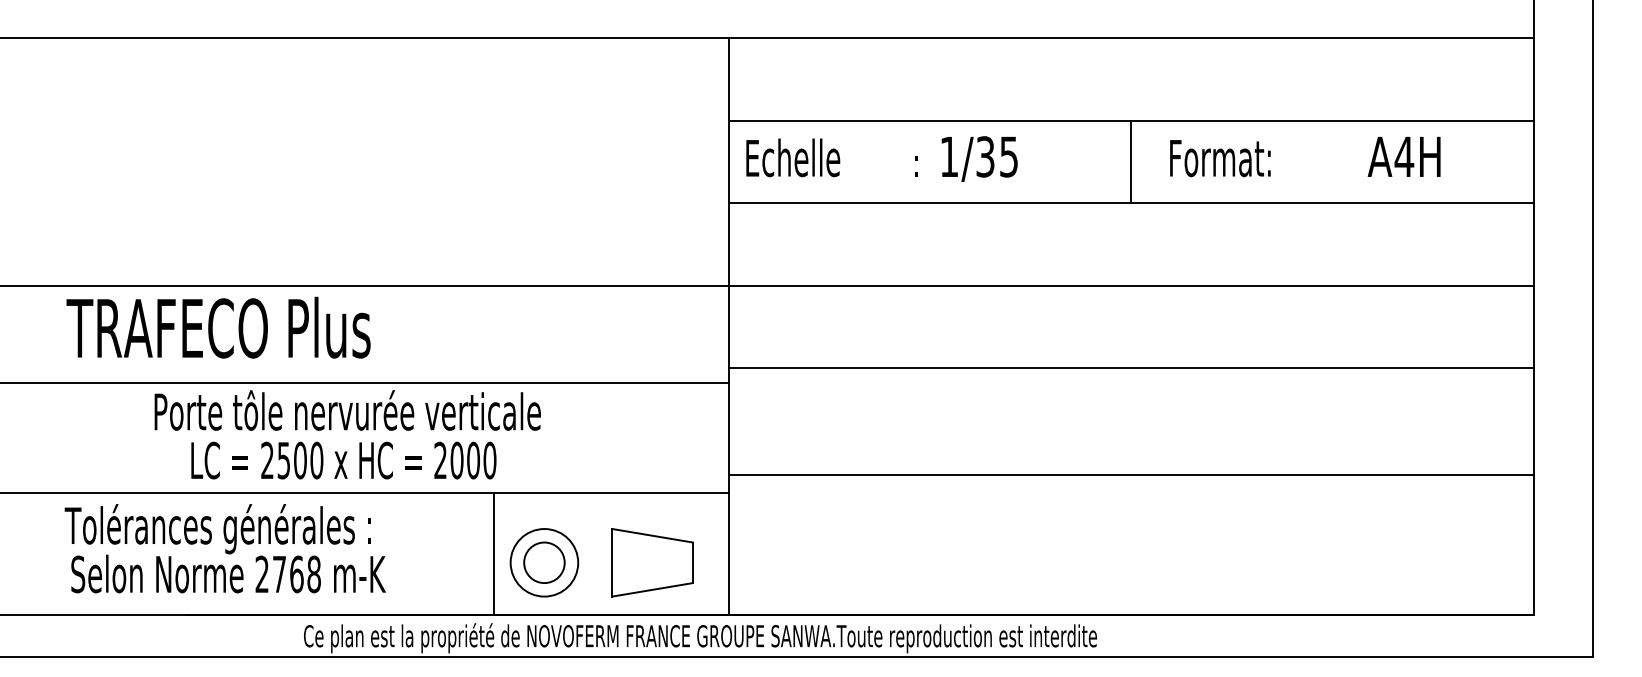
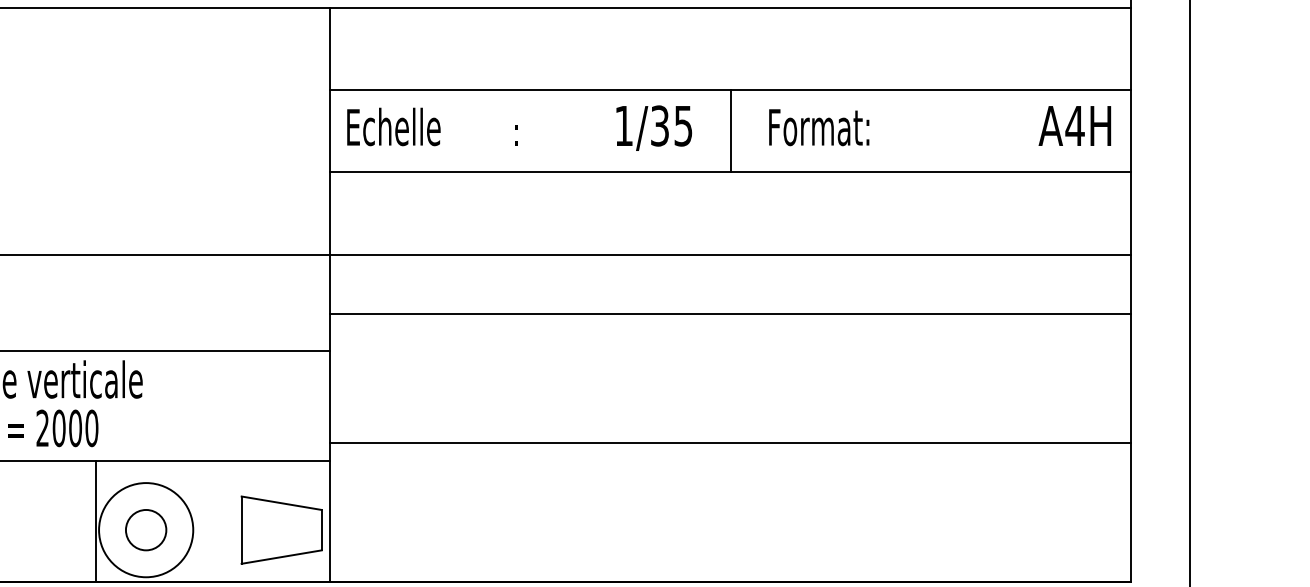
text: (1403, 156) -> (1074, 125), moved
text: (979, 158) -> (654, 127), moved
line: (1131, 368) -> (730, 314), moved
circle: (544, 562) -> (146, 529), size x1.4
part: (652, 562) -> (281, 529), moved

